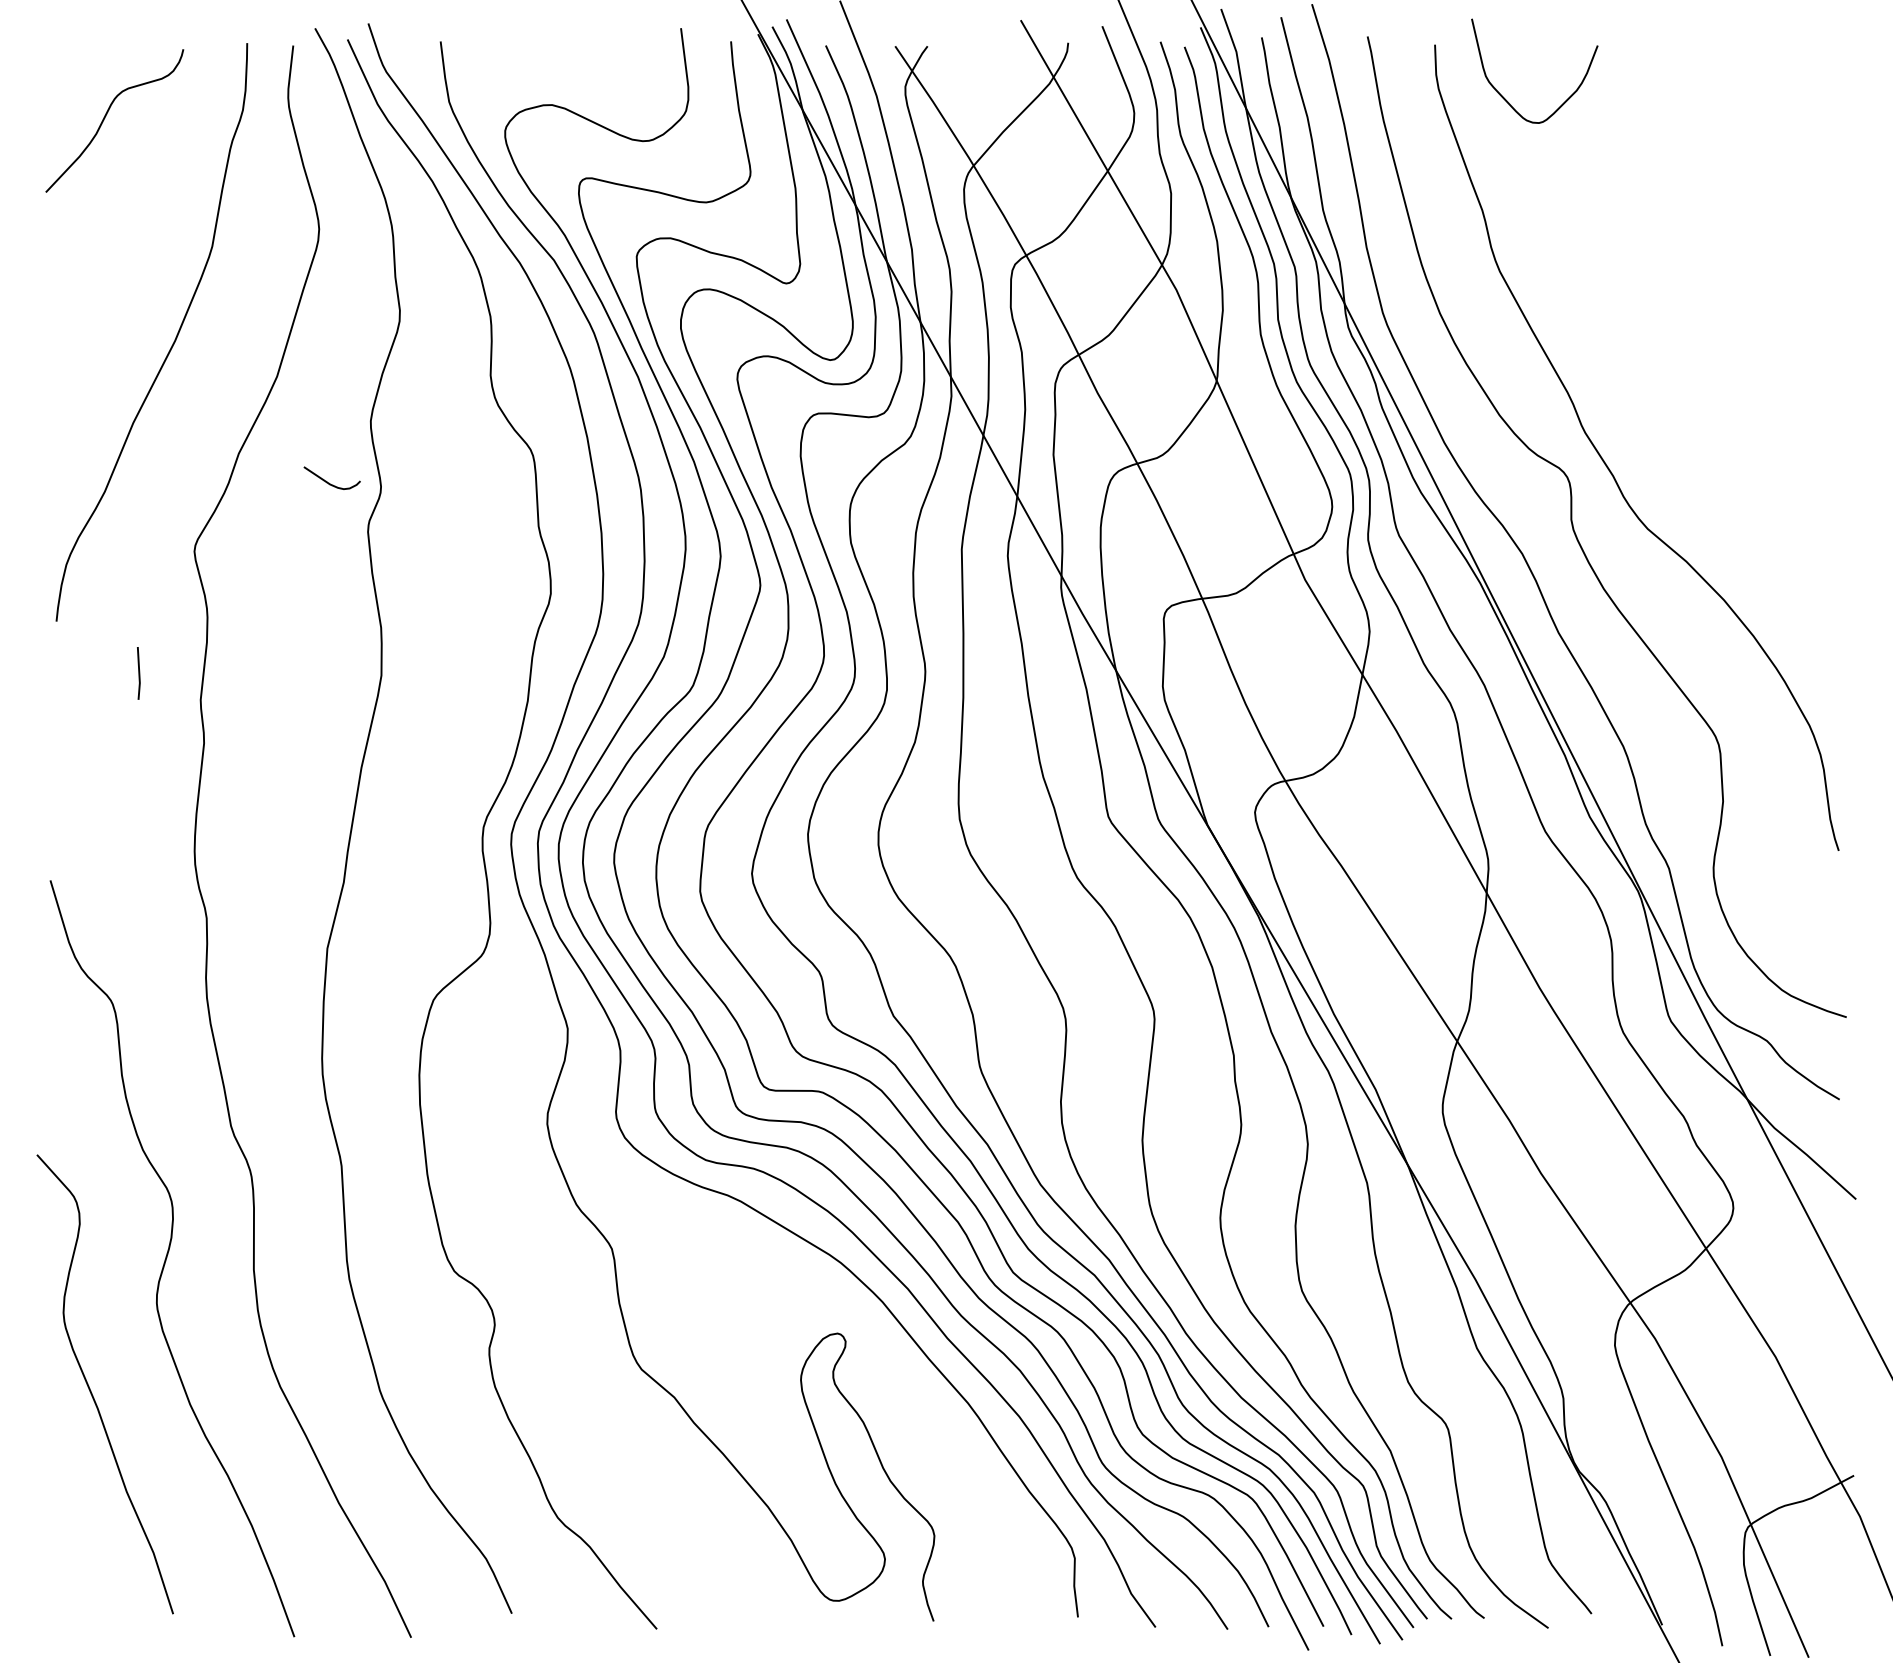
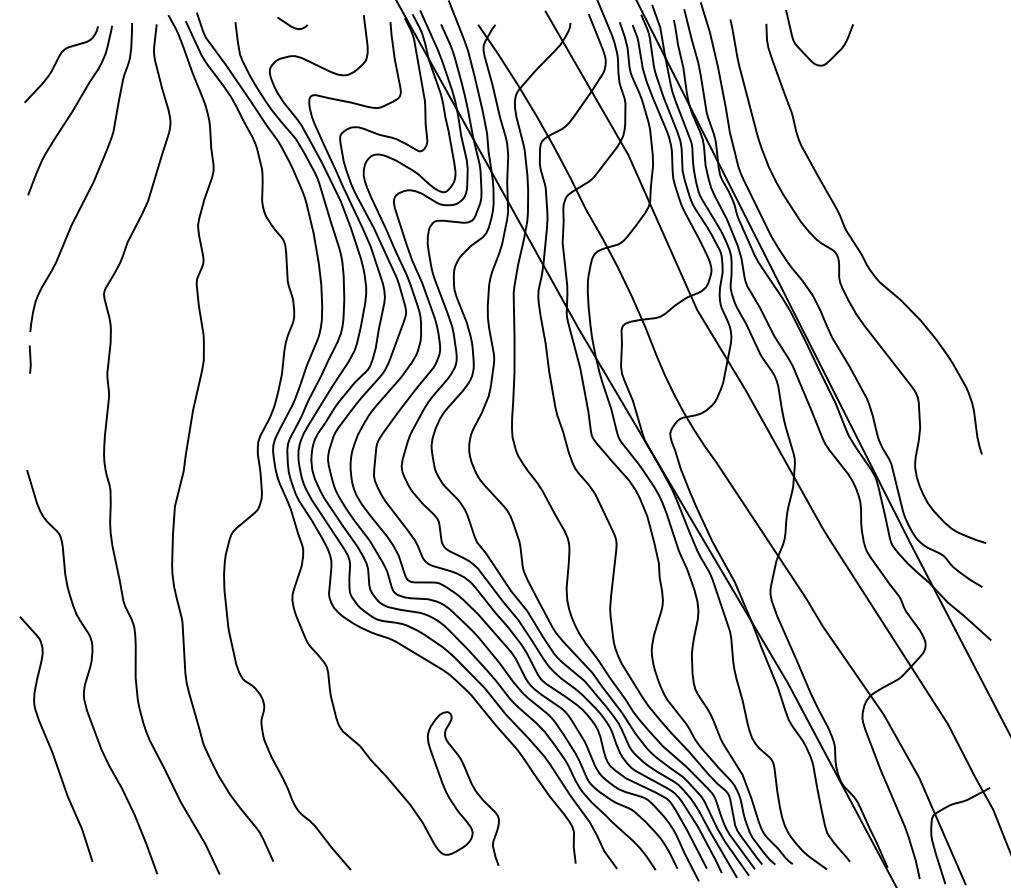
curve: (133, 208) -> (71, 111), added
curve: (330, 482) -> (291, 25), moved
line: (137, 673) -> (29, 359), moved

